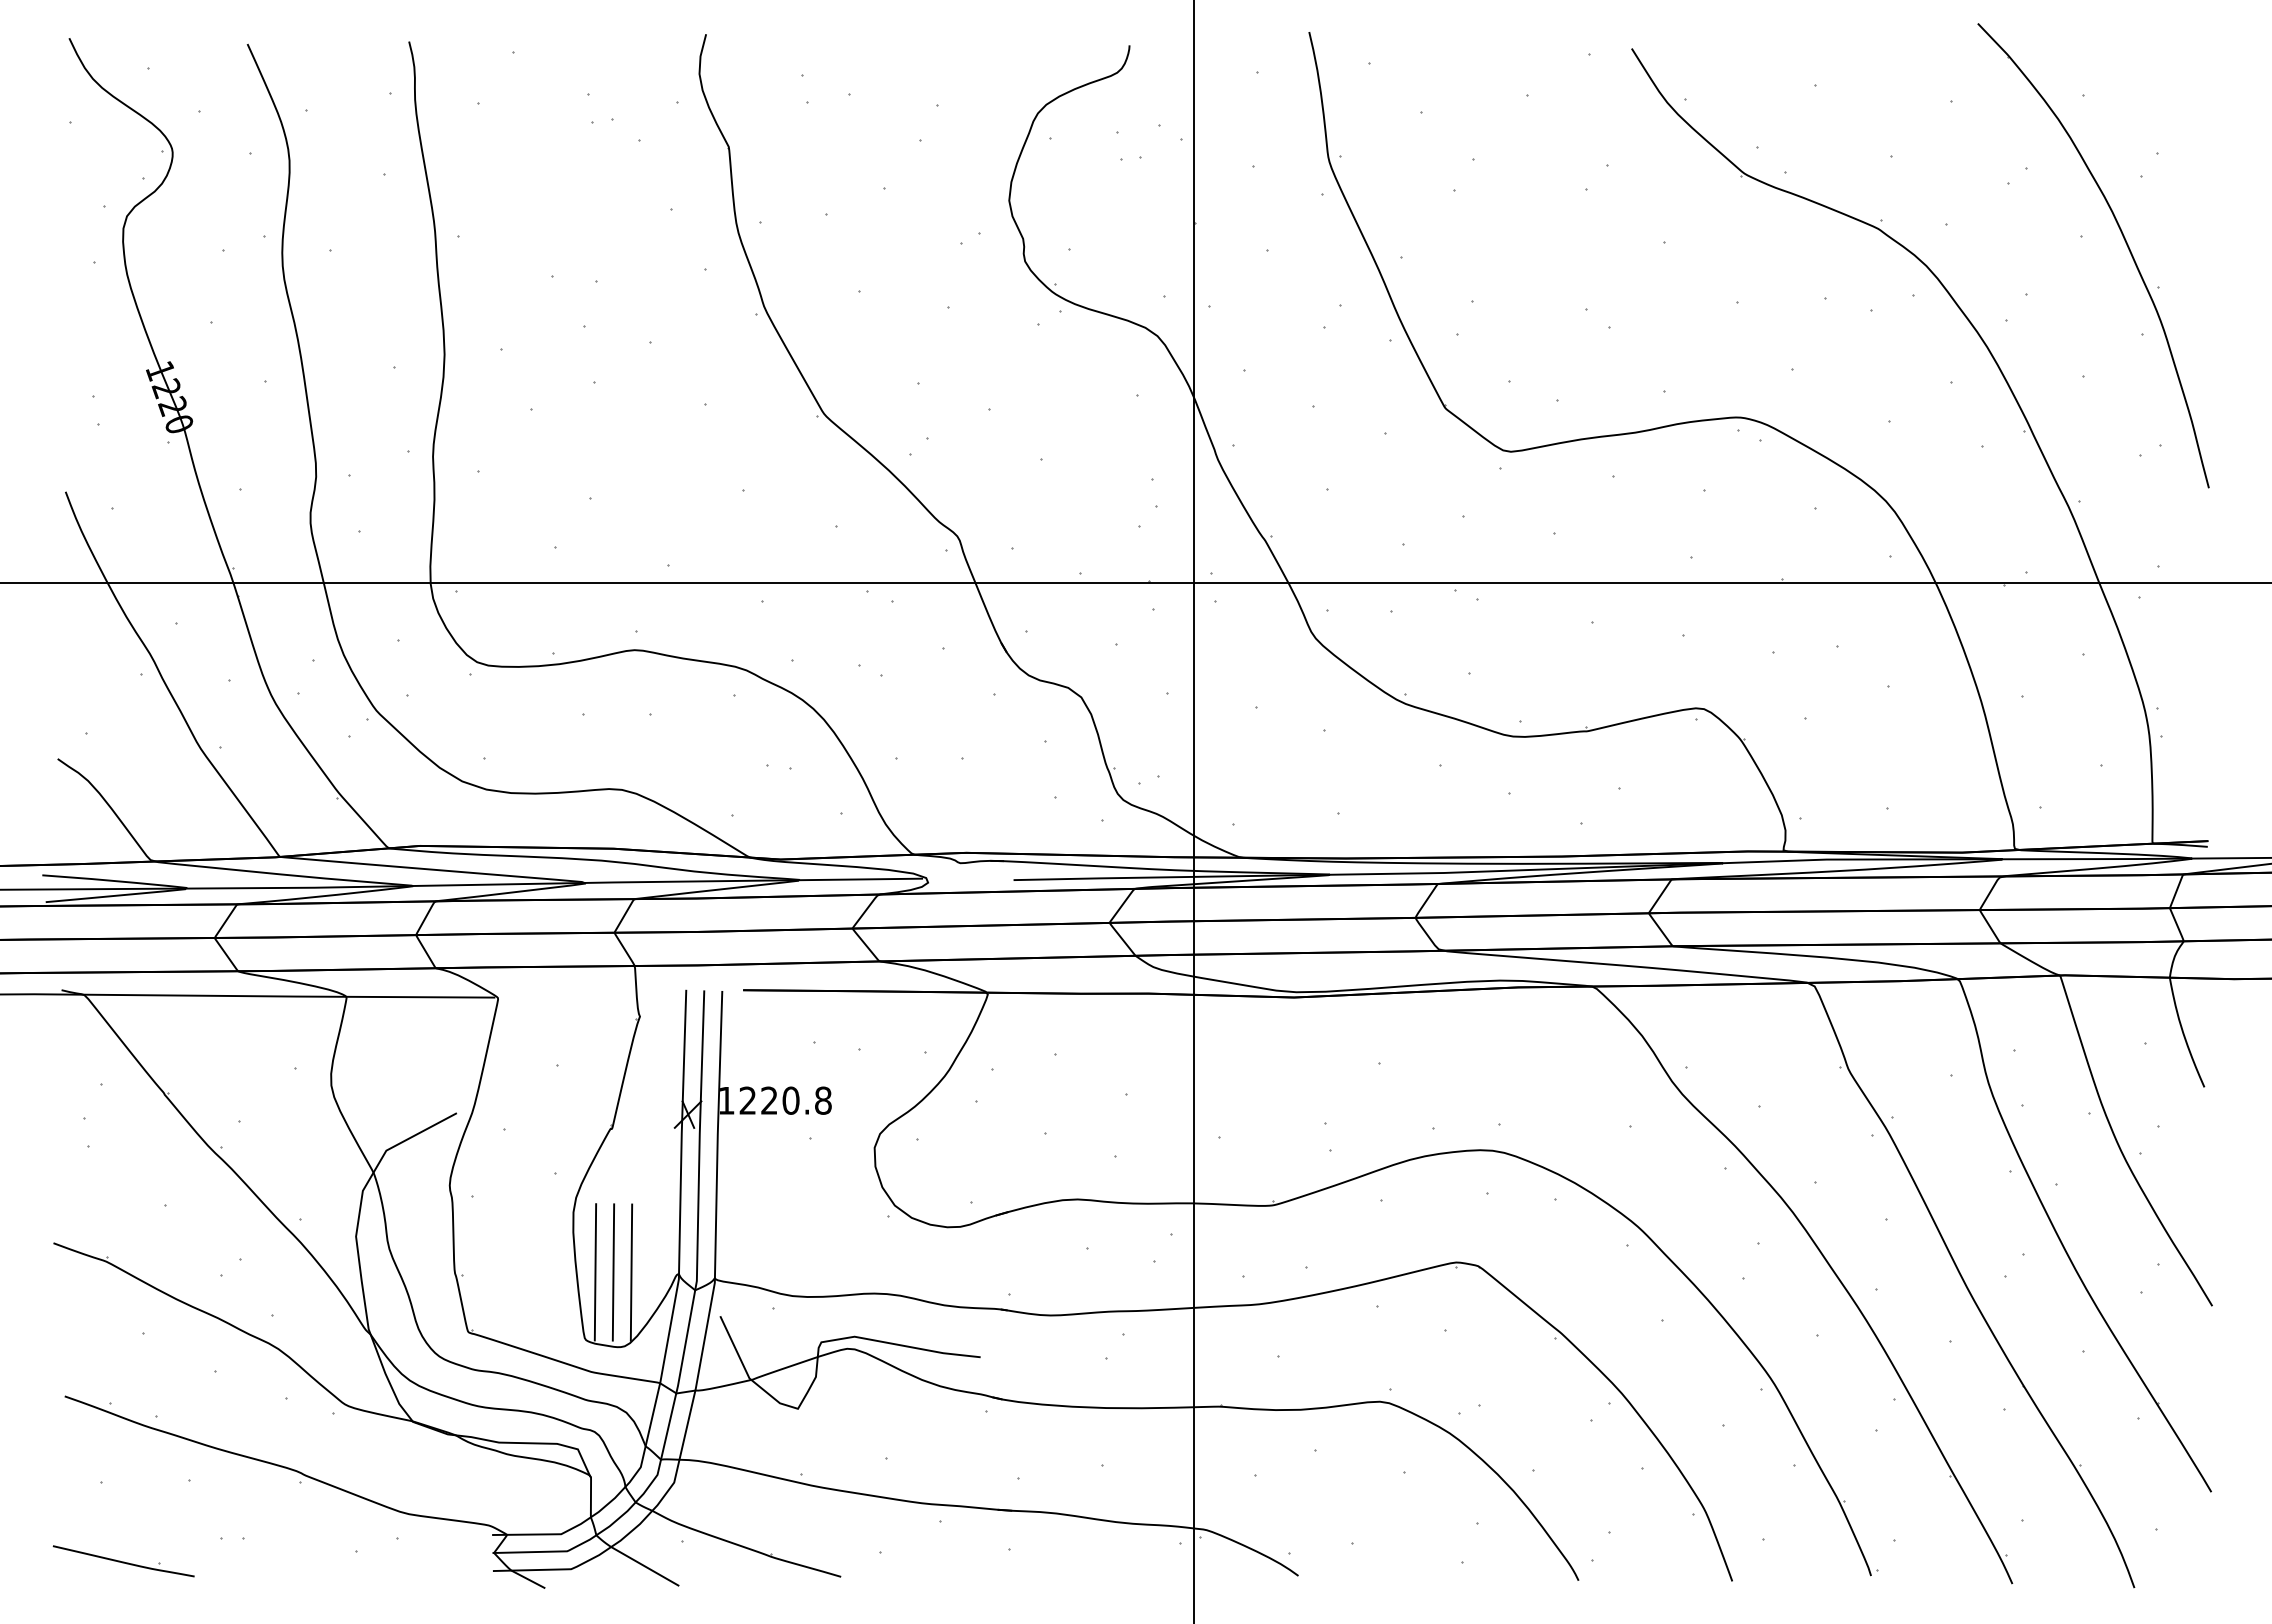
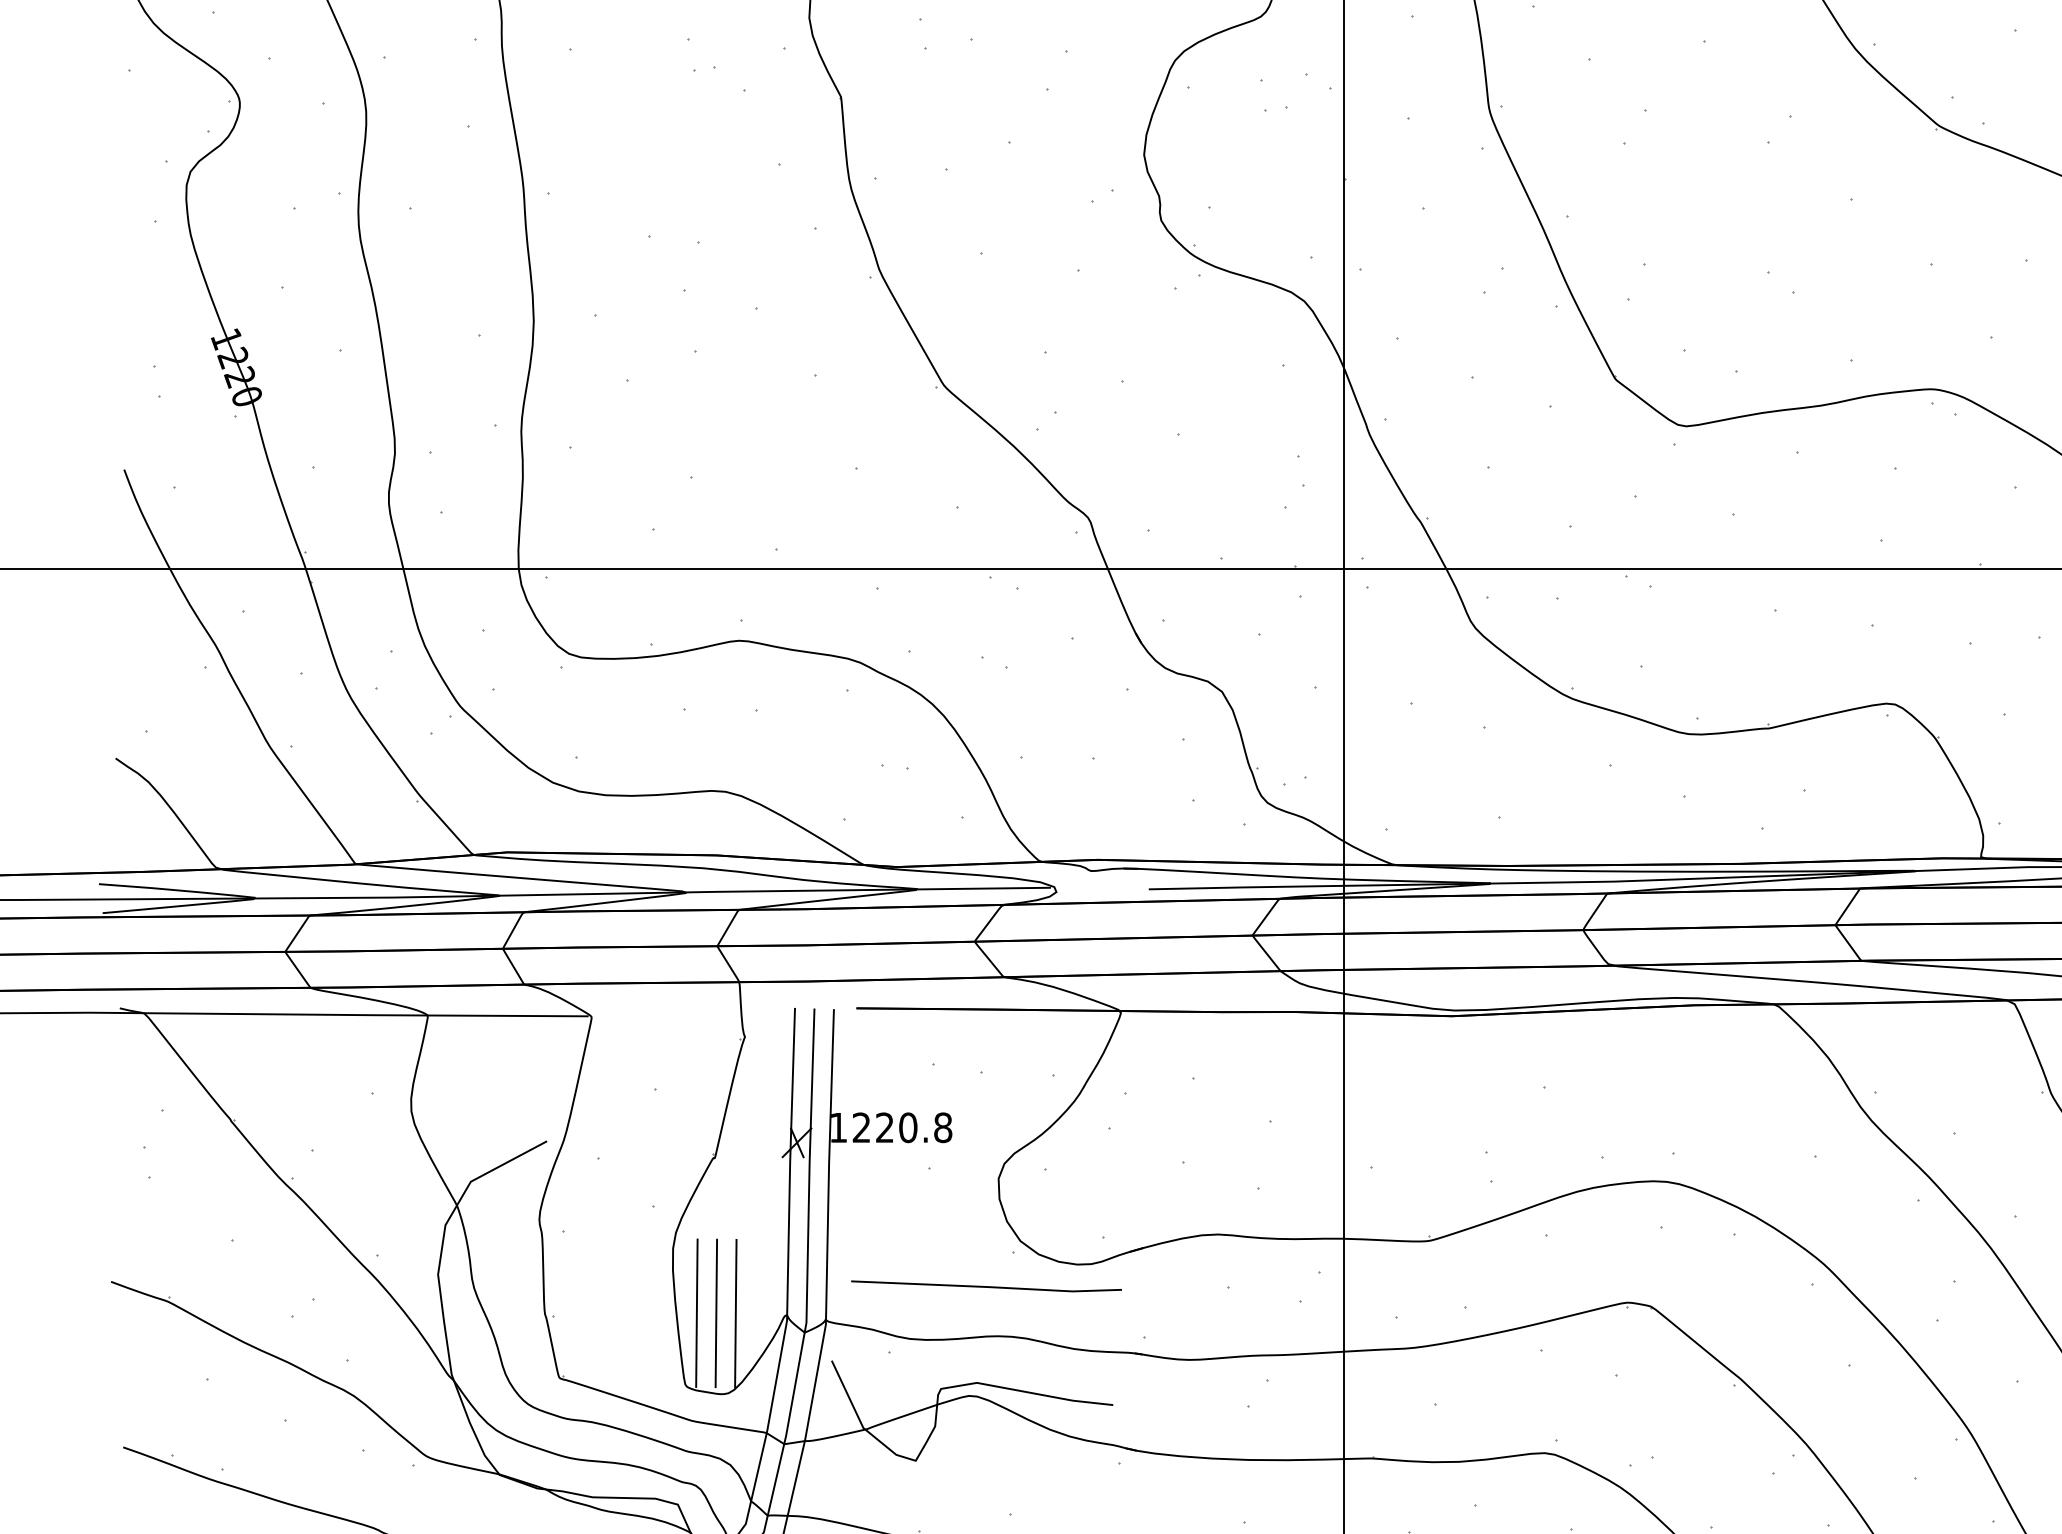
line: (863, 1247) -> (986, 1286), added

